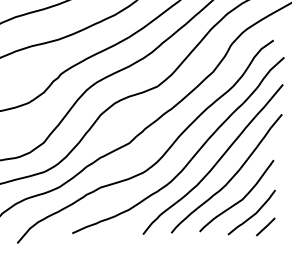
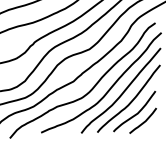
line: (264, 225) -> (150, 128), removed

